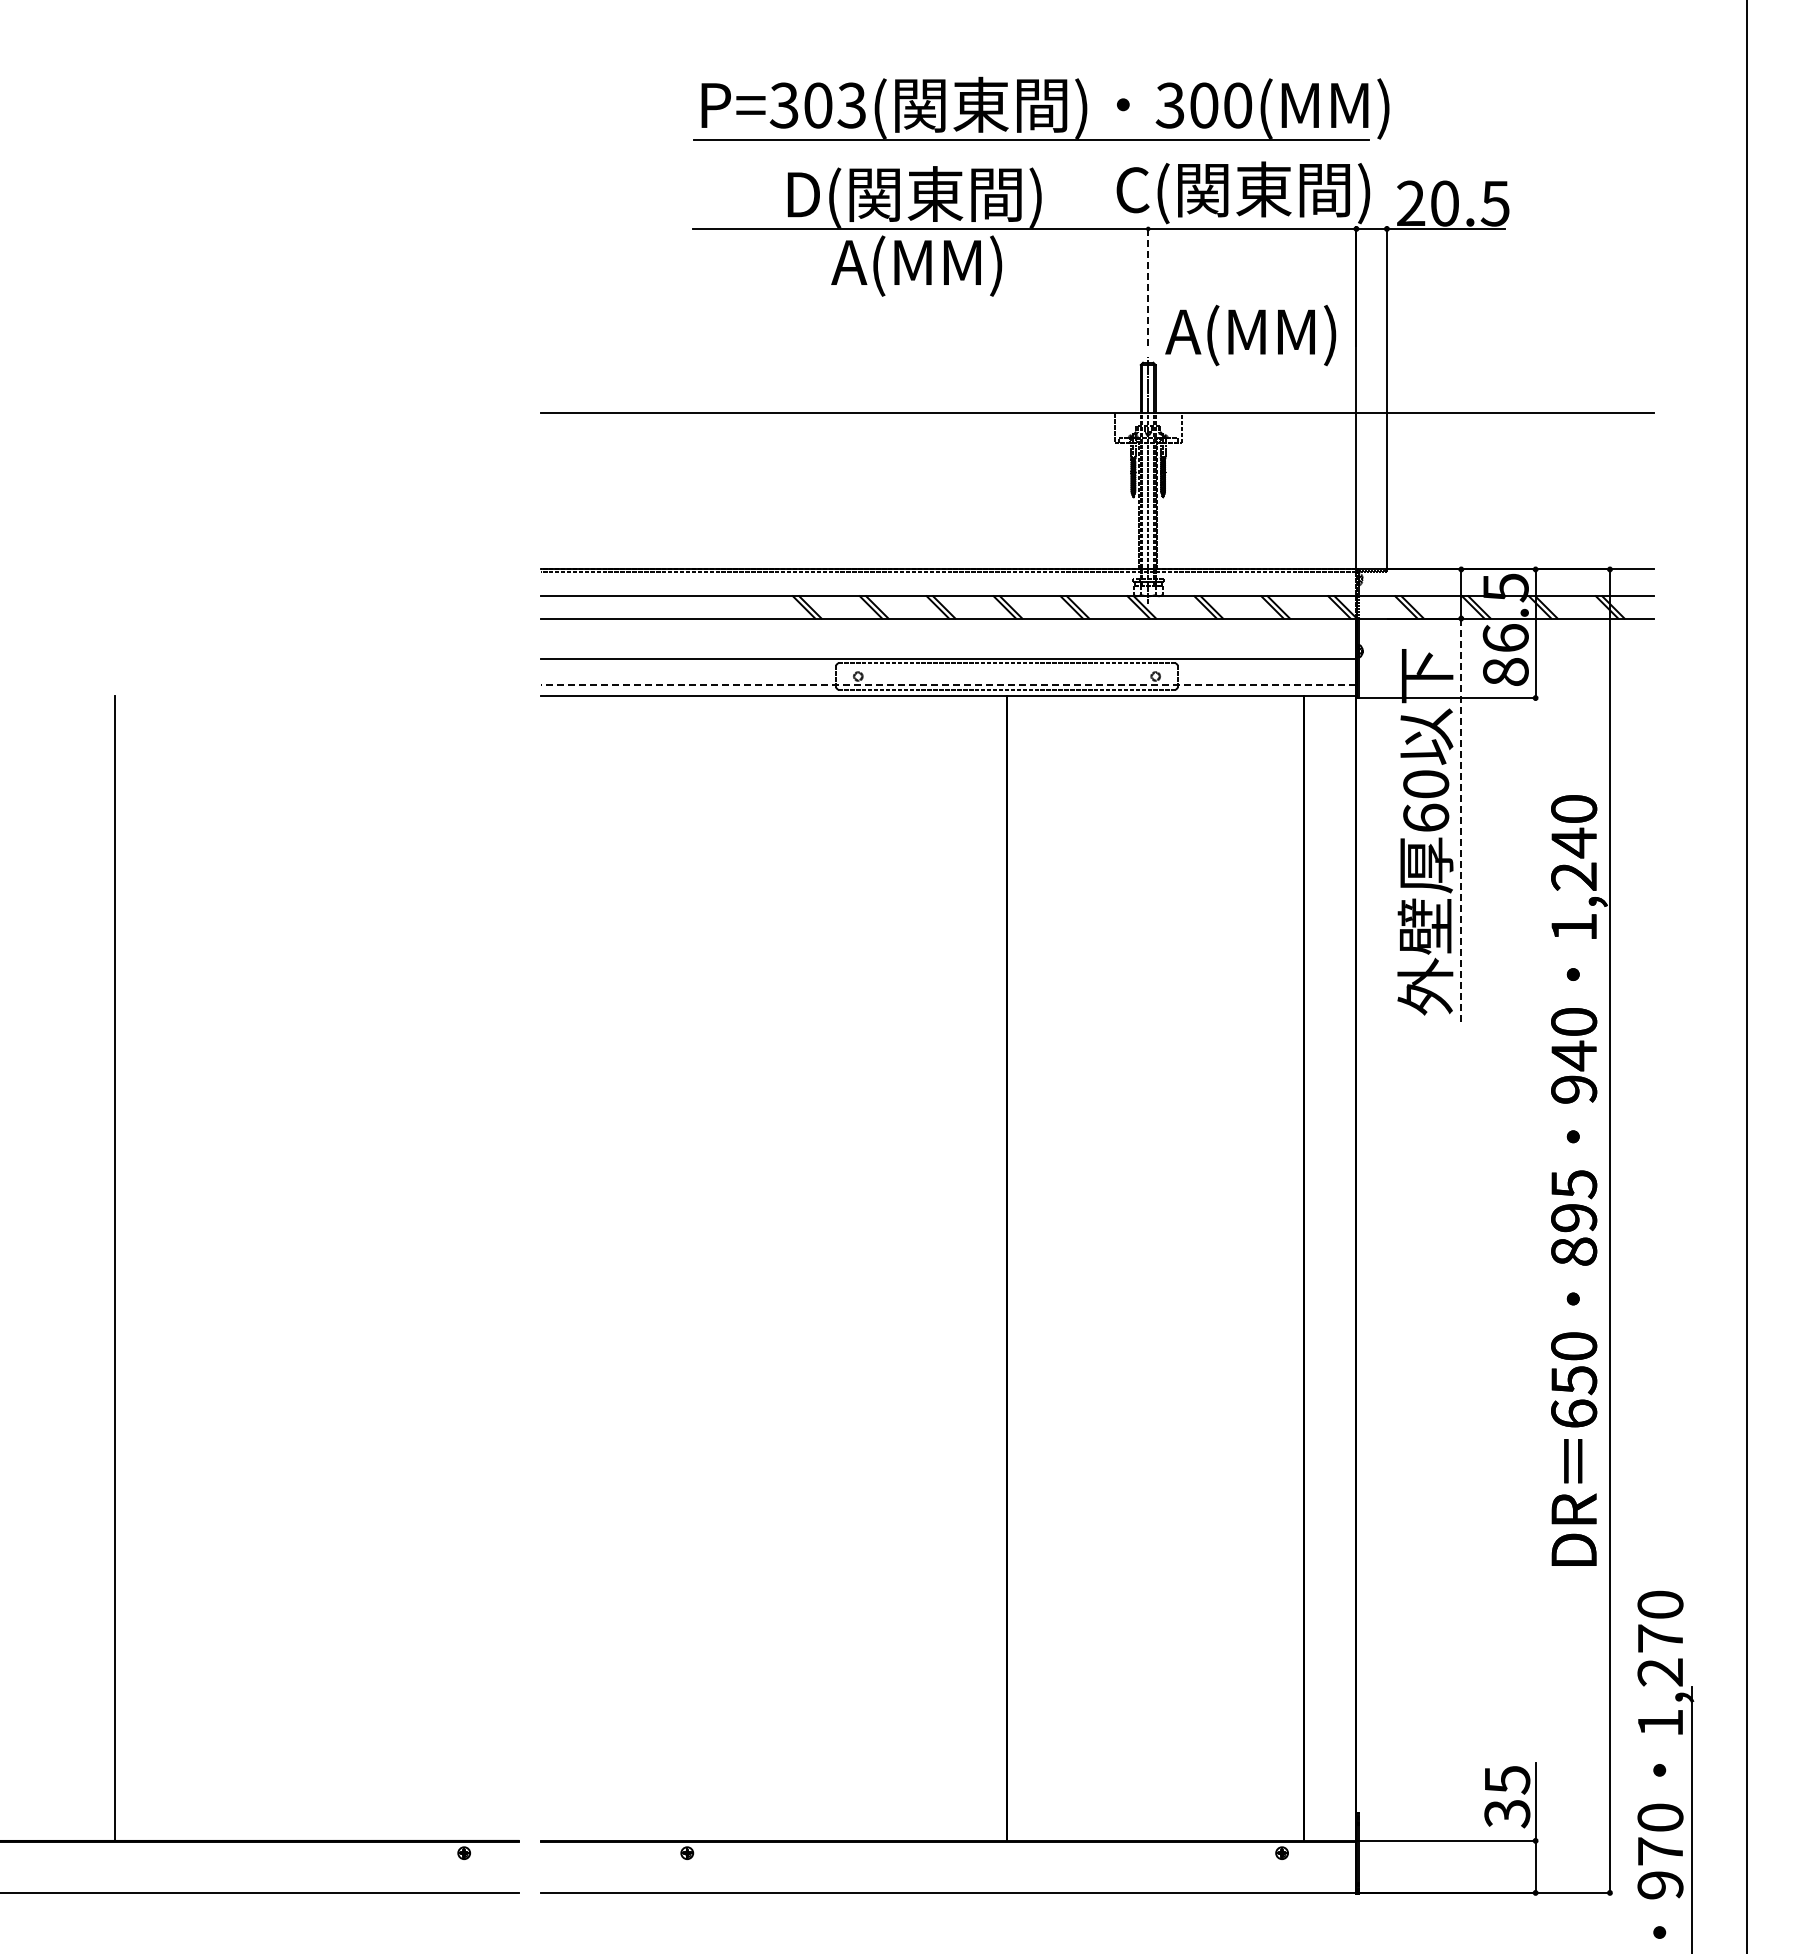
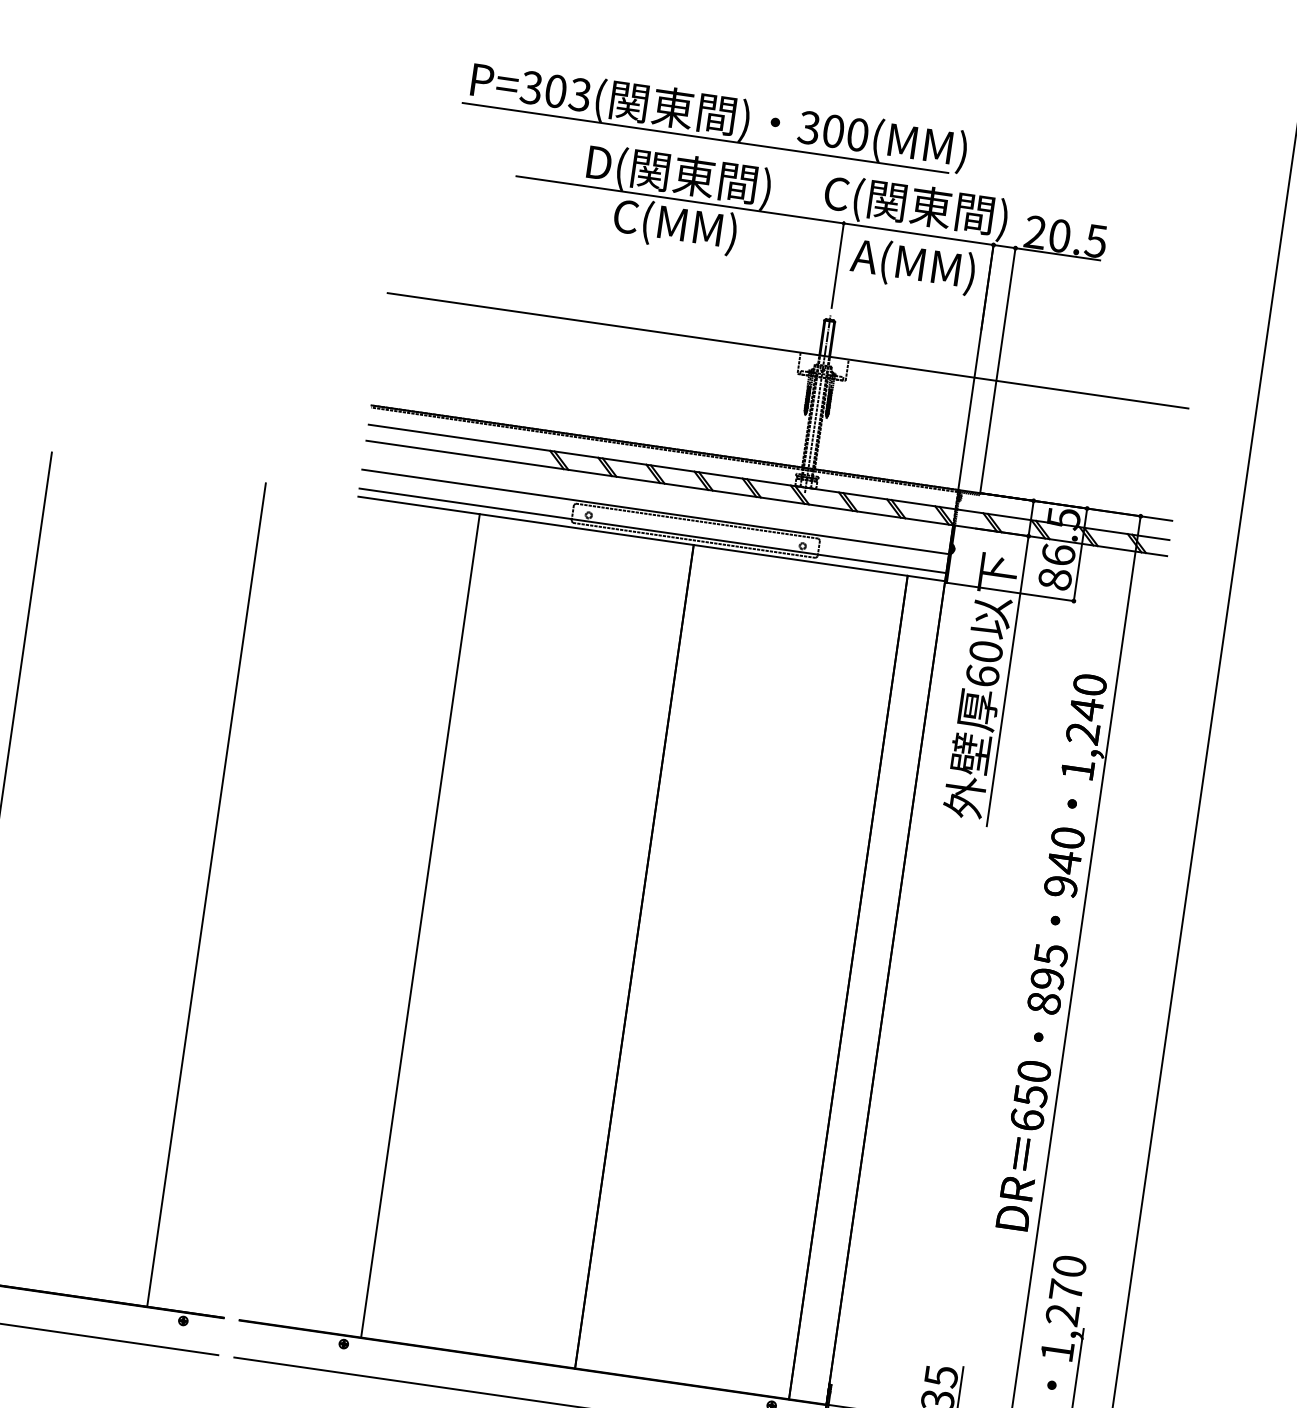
part: (1041, 108) -> (716, 116), moved
text: (917, 265) -> (674, 225), A(MM) -> C(MM)
line: (1148, 286) -> (838, 264), dashed -> solid
text: (1250, 335) -> (912, 266), moved
line: (948, 685) -> (652, 531), dashed -> solid
line: (1461, 820) -> (1007, 681), dashed -> solid
line: (412, 1268) -> (206, 895), added
line: (709, 1268) -> (420, 925), added

